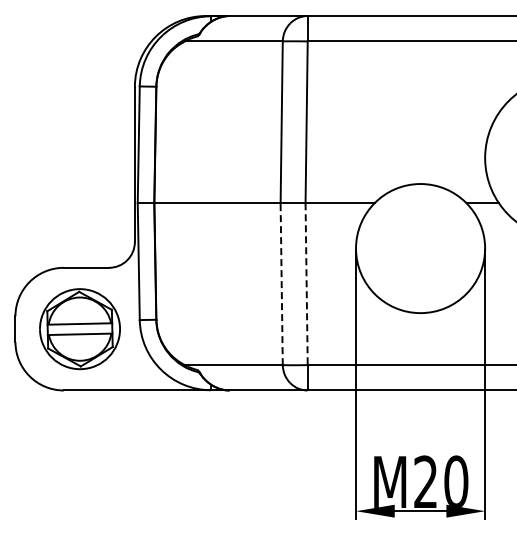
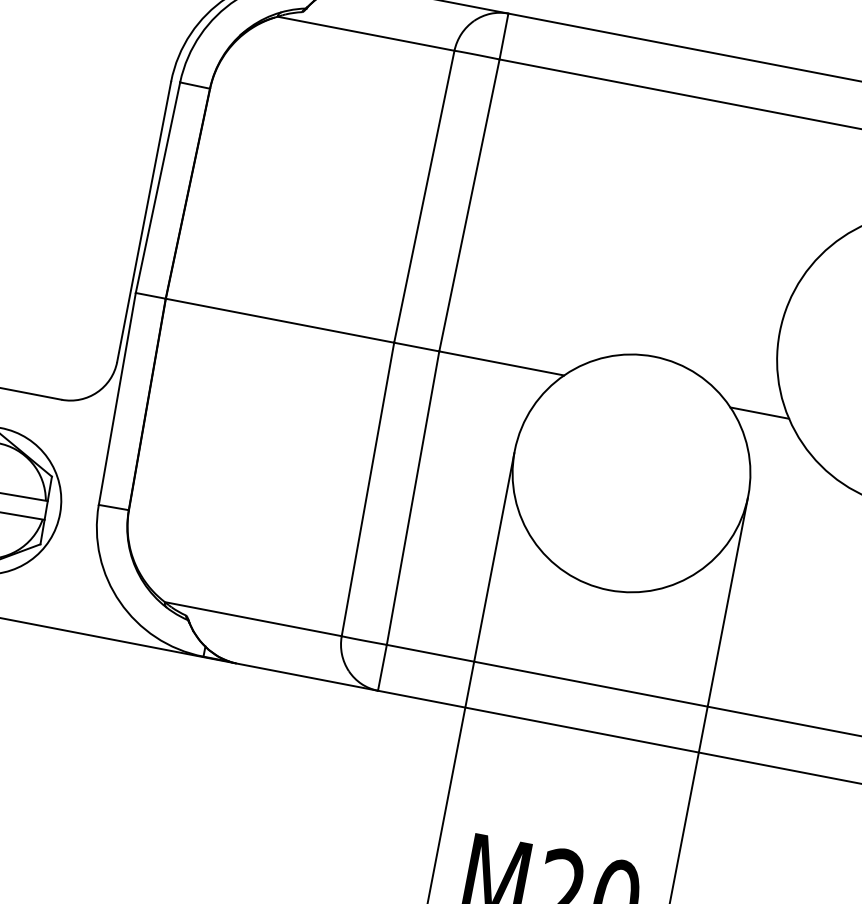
line: (281, 284) -> (367, 489), dashed -> solid
line: (306, 284) -> (412, 498), dashed -> solid

